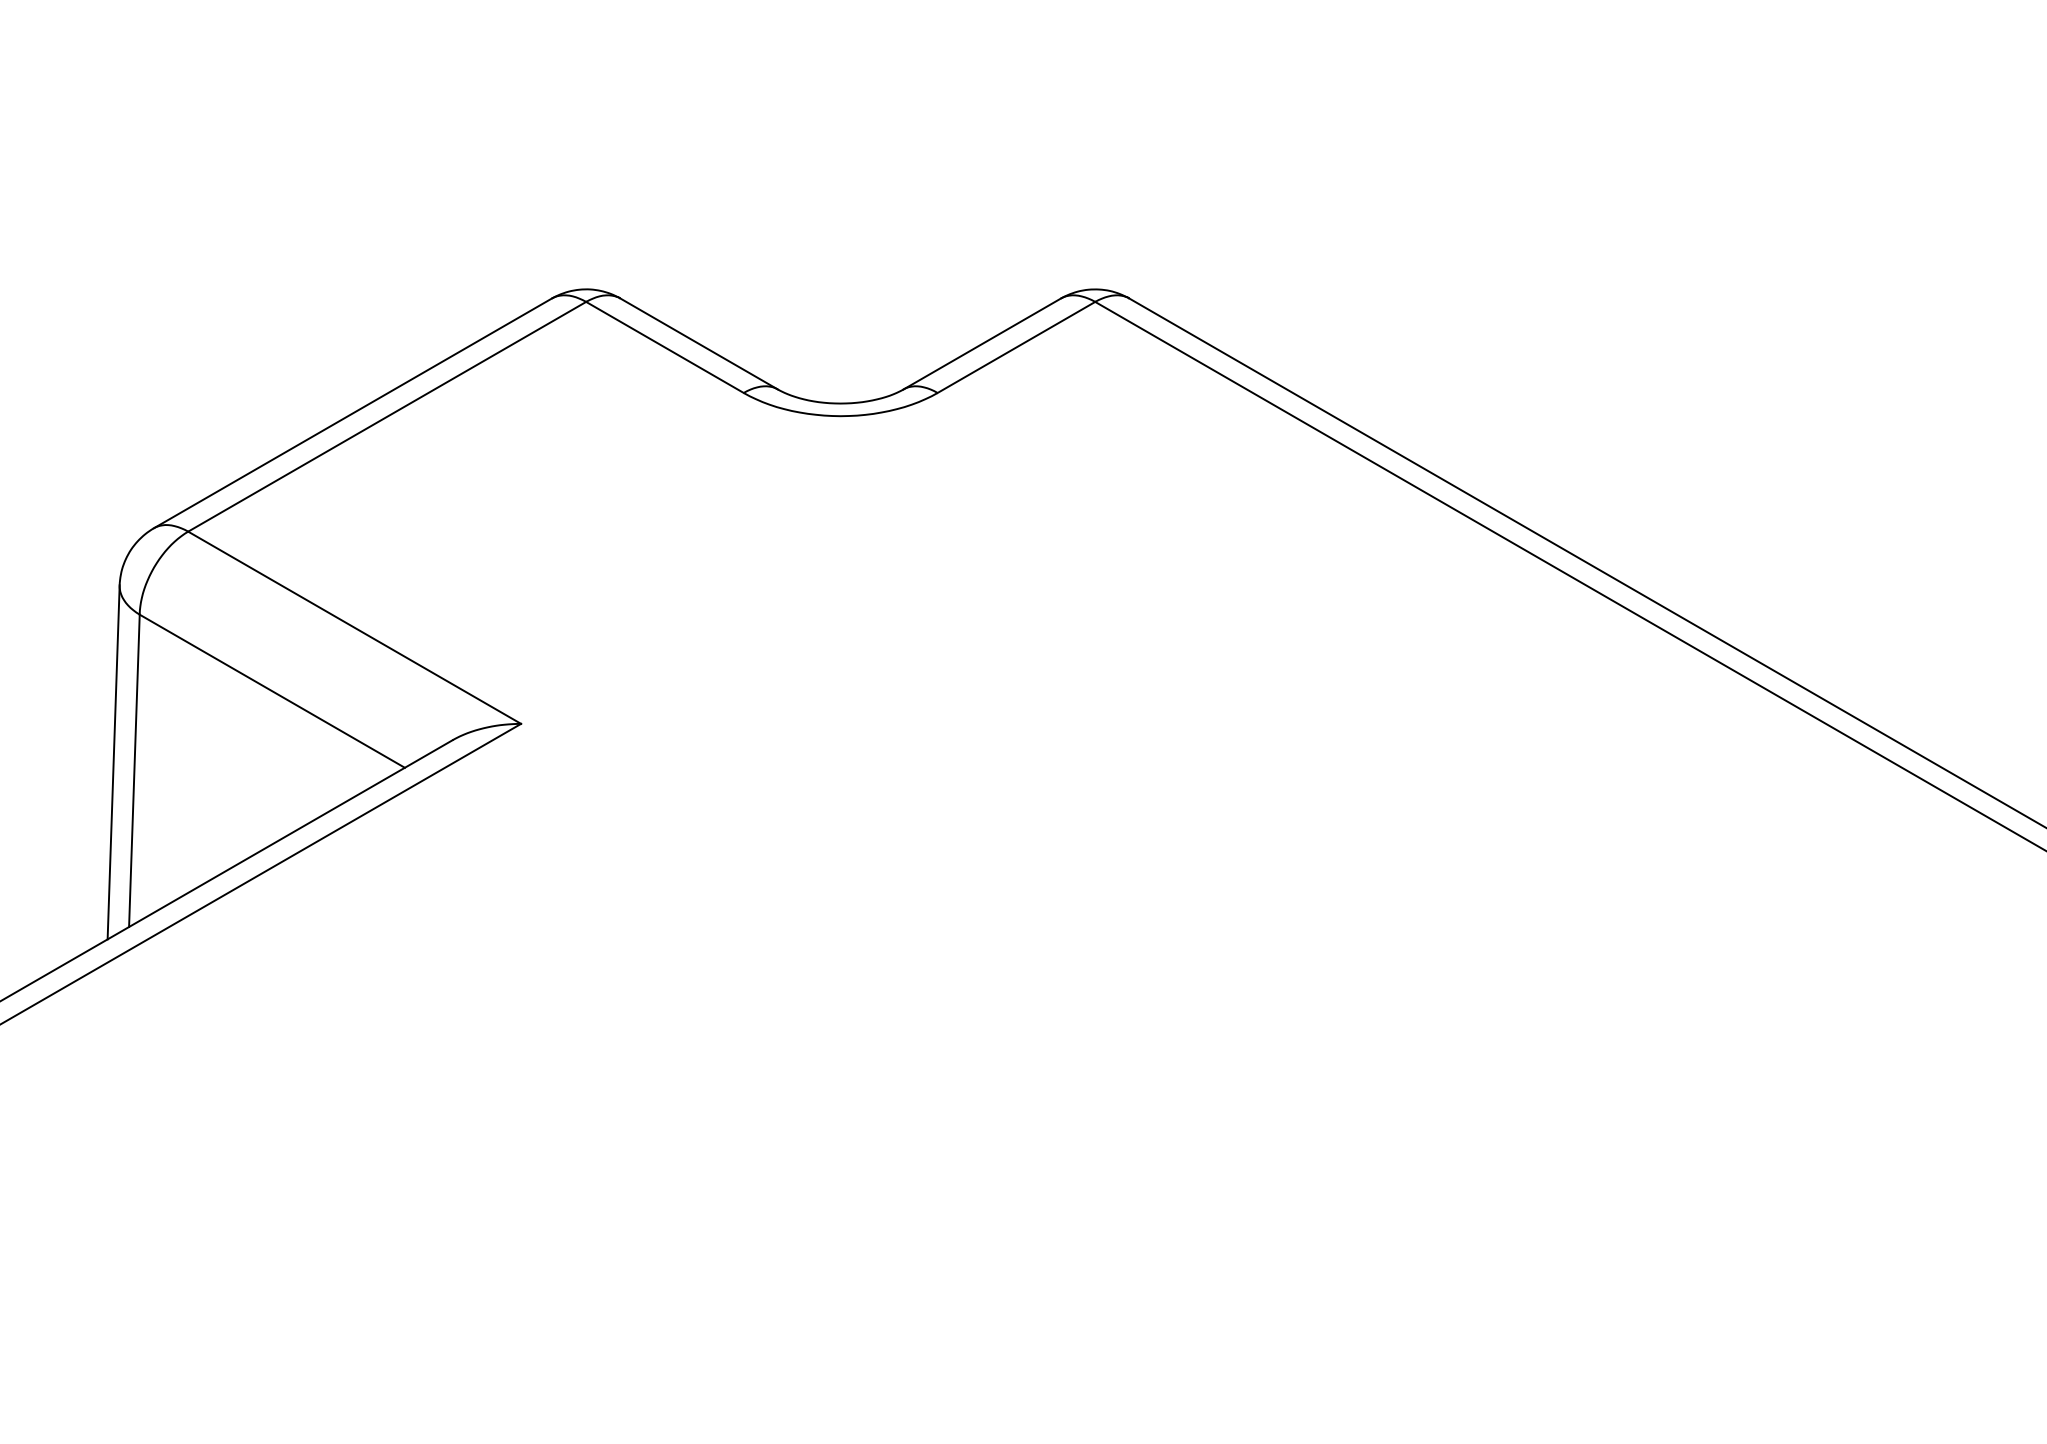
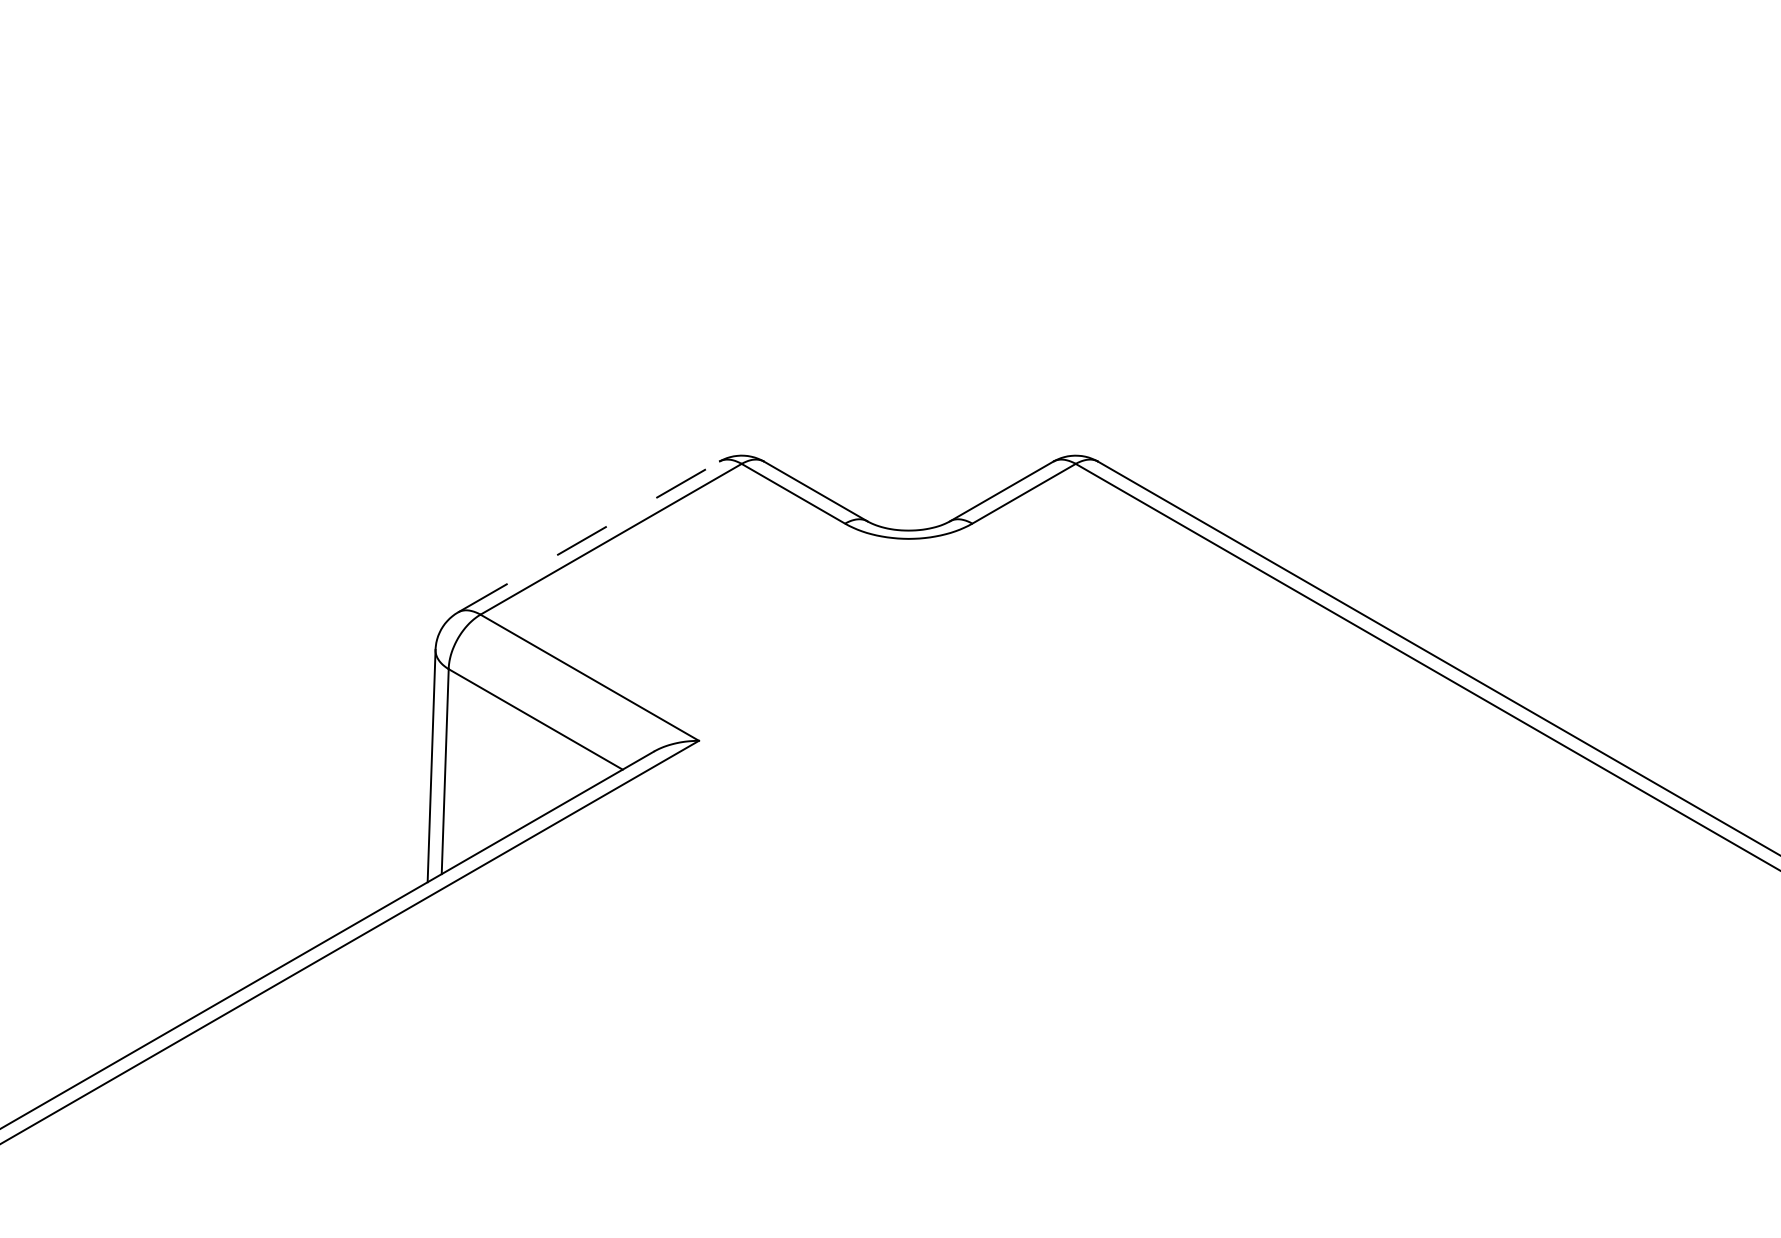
line: (352, 414) -> (588, 537), solid -> dashed

